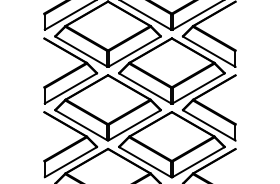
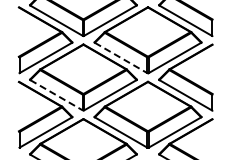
line: (145, 88) -> (121, 57), solid -> dashed
line: (81, 125) -> (56, 95), solid -> dashed

